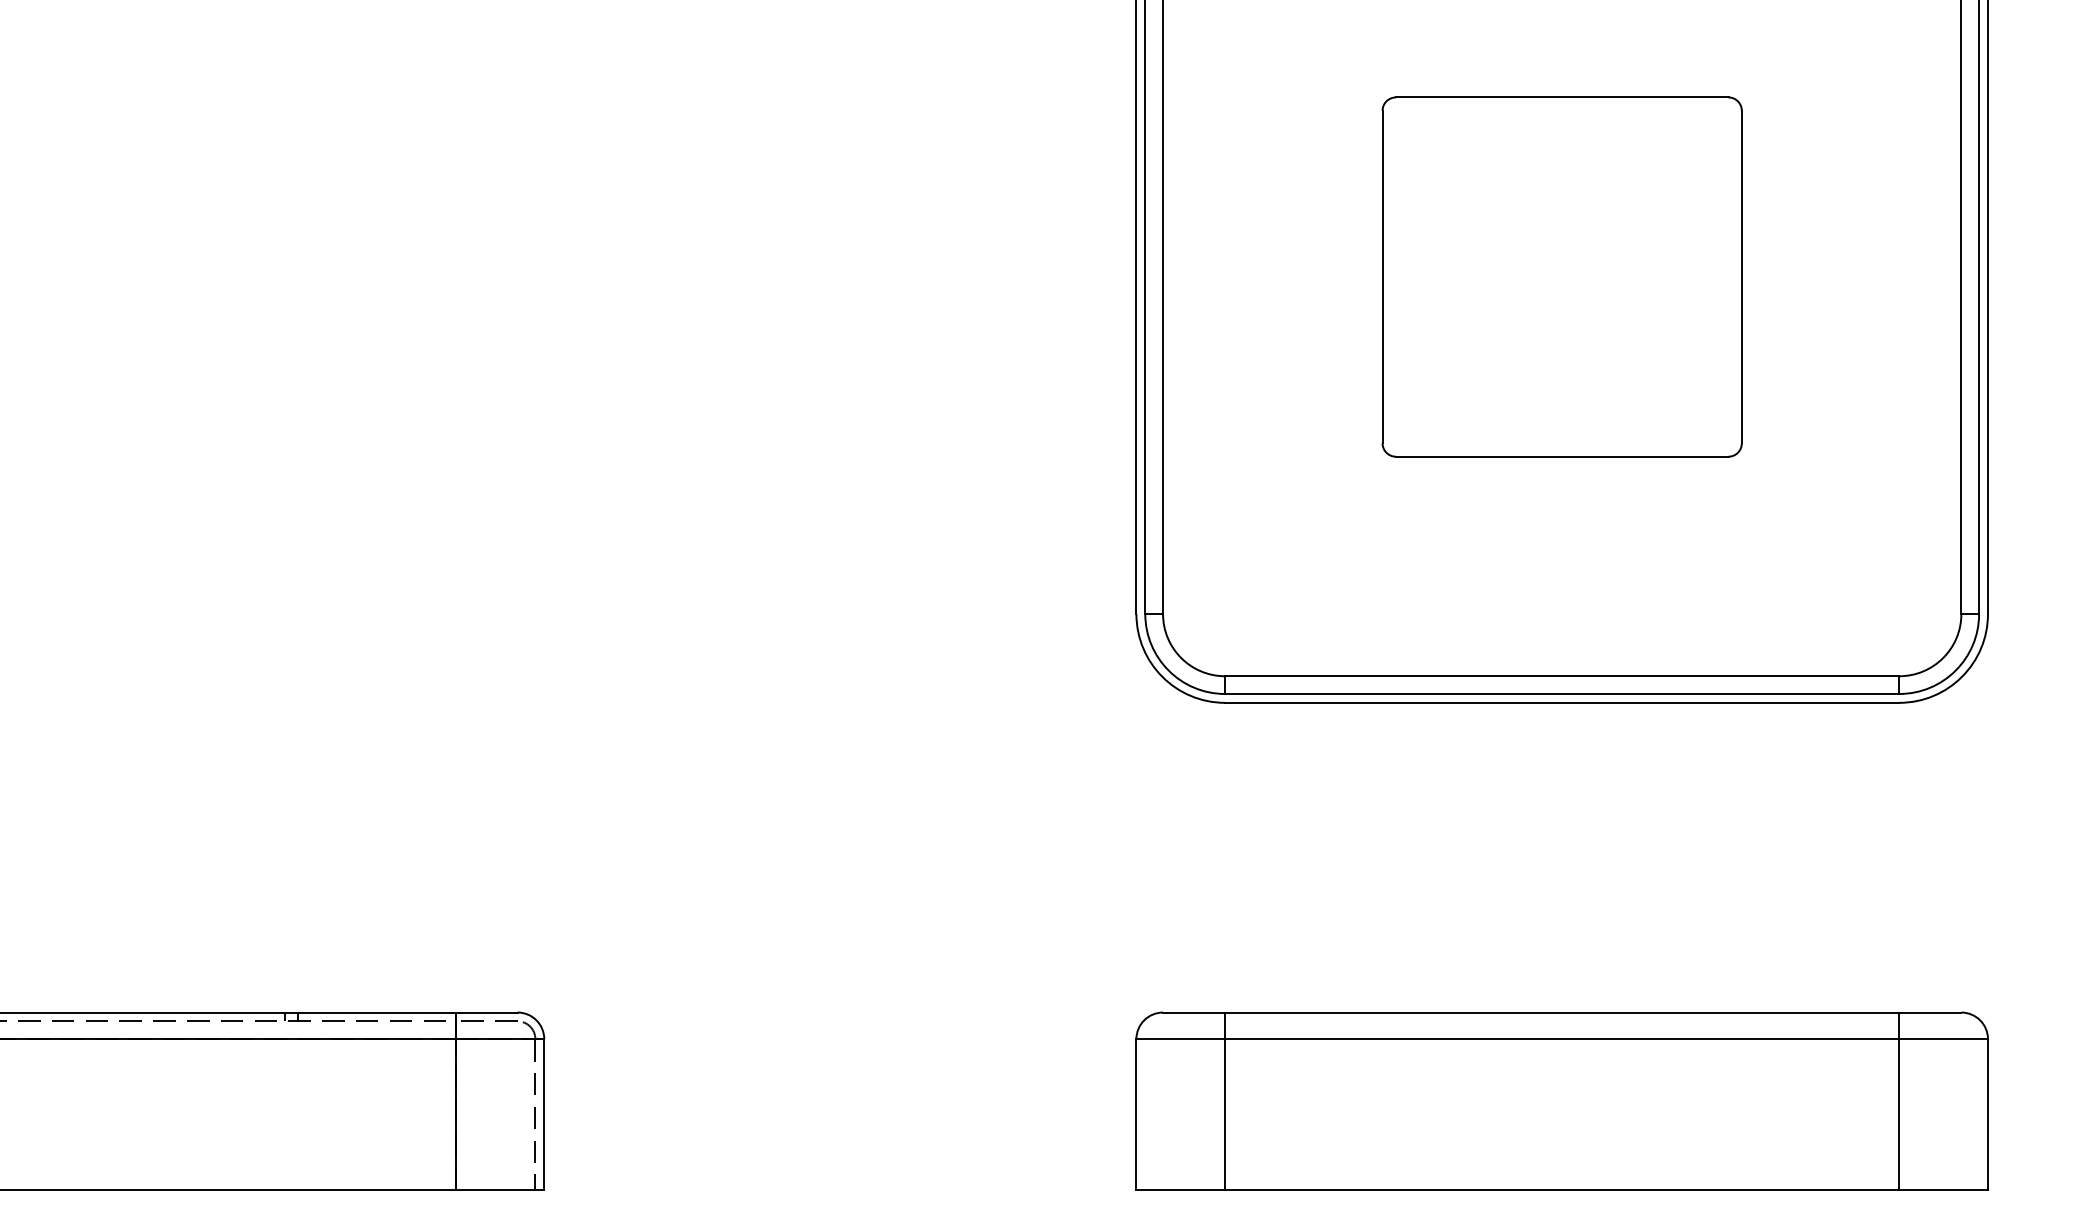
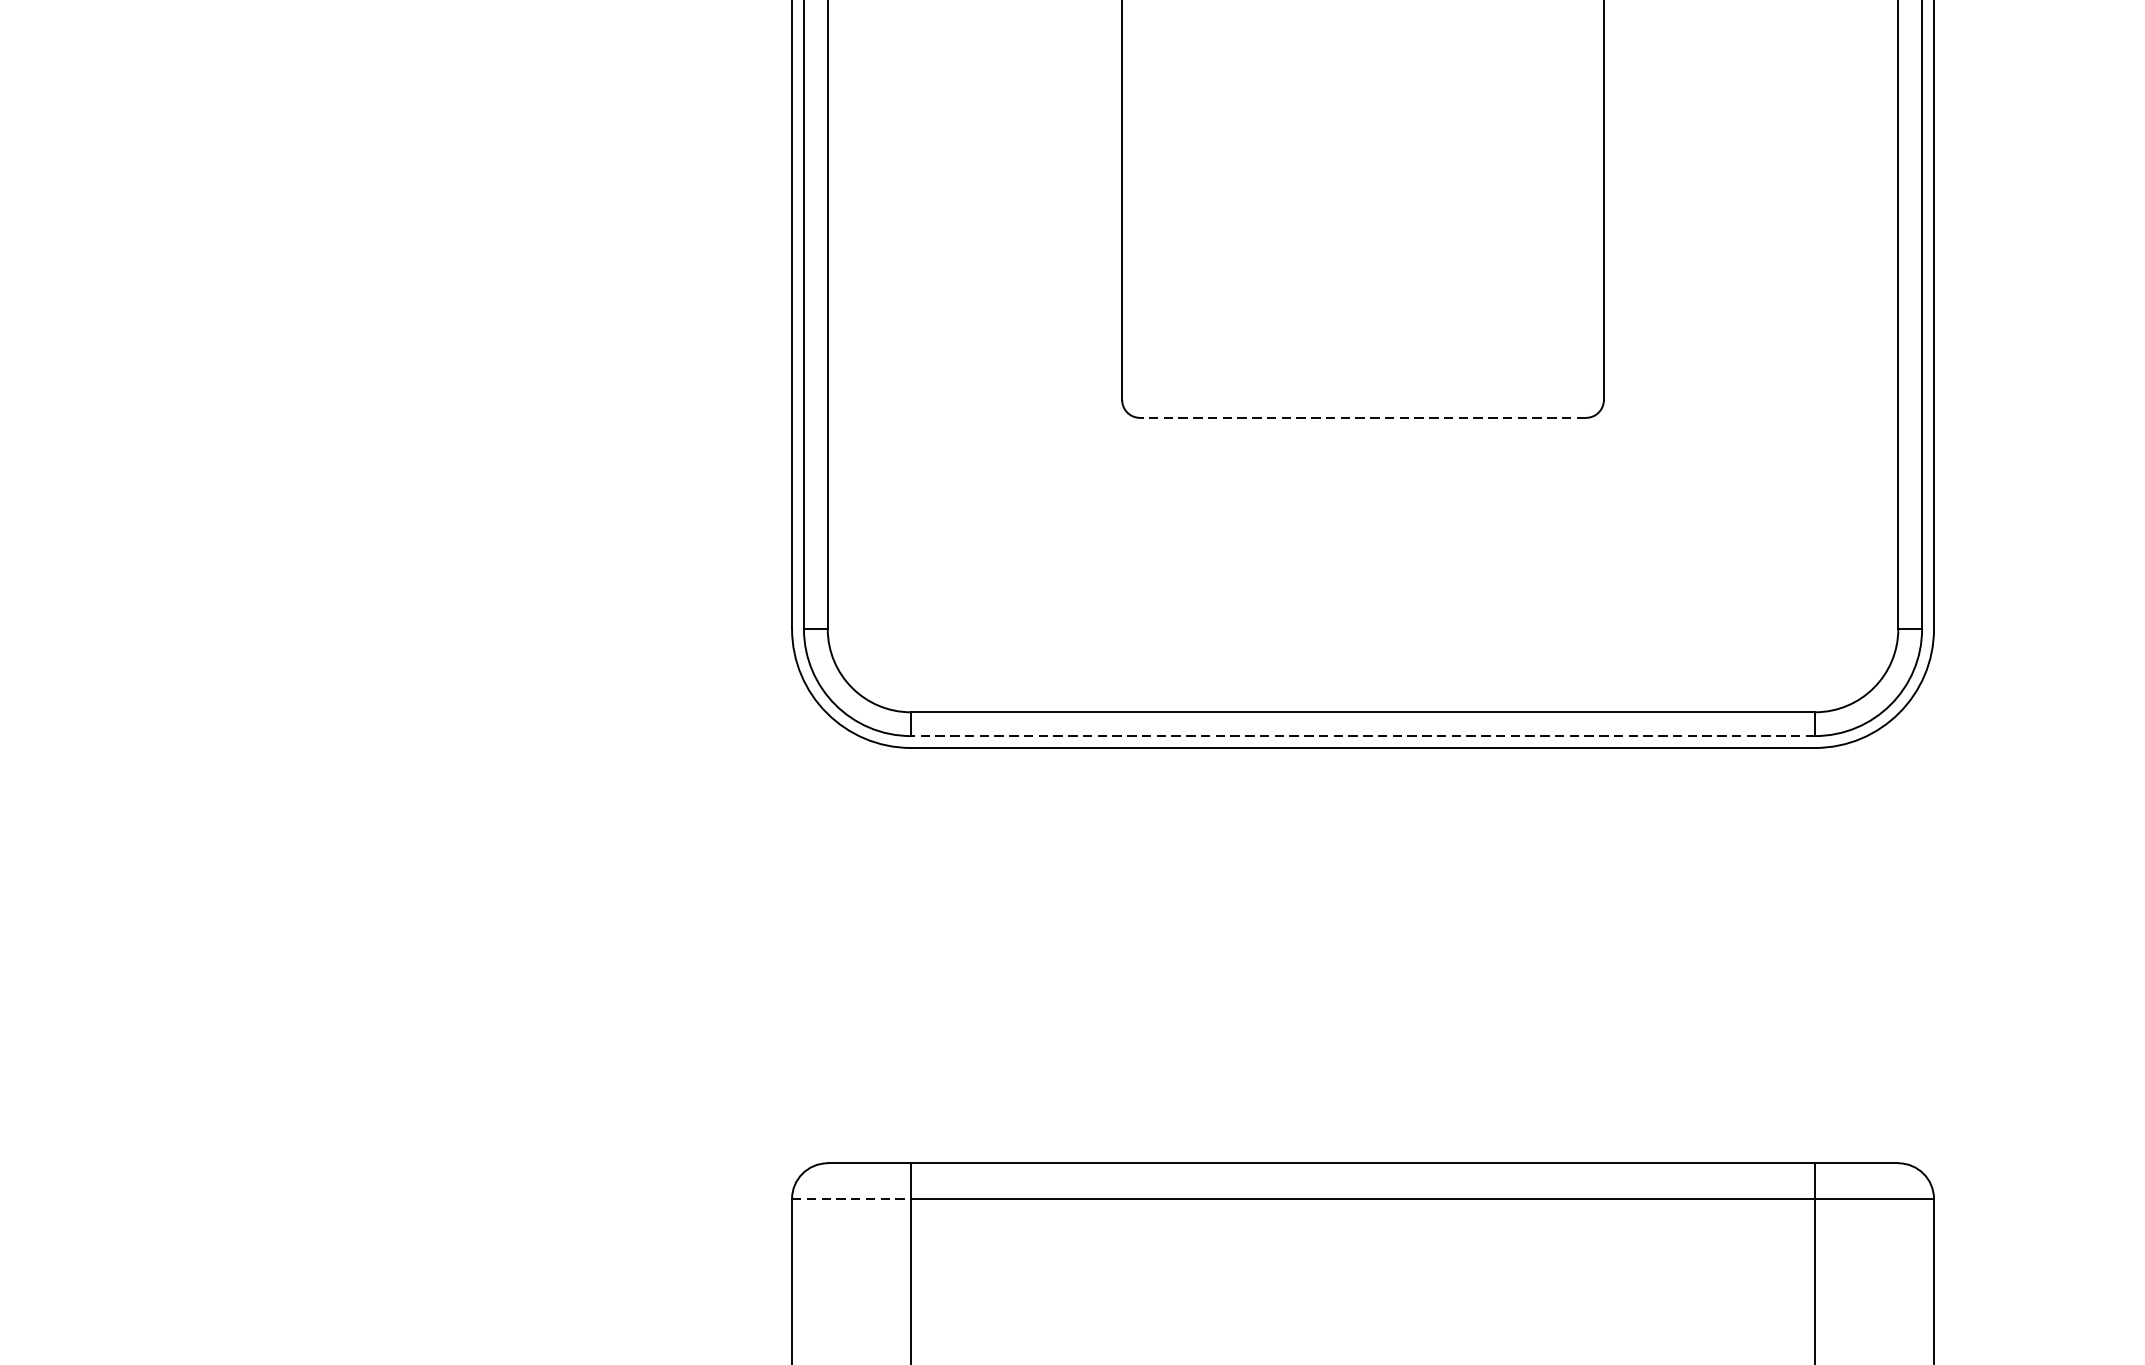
line: (1561, 456) -> (1362, 417), solid -> dashed
line: (1561, 693) -> (1362, 735), solid -> dashed
line: (1181, 1039) -> (852, 1199), solid -> dashed

